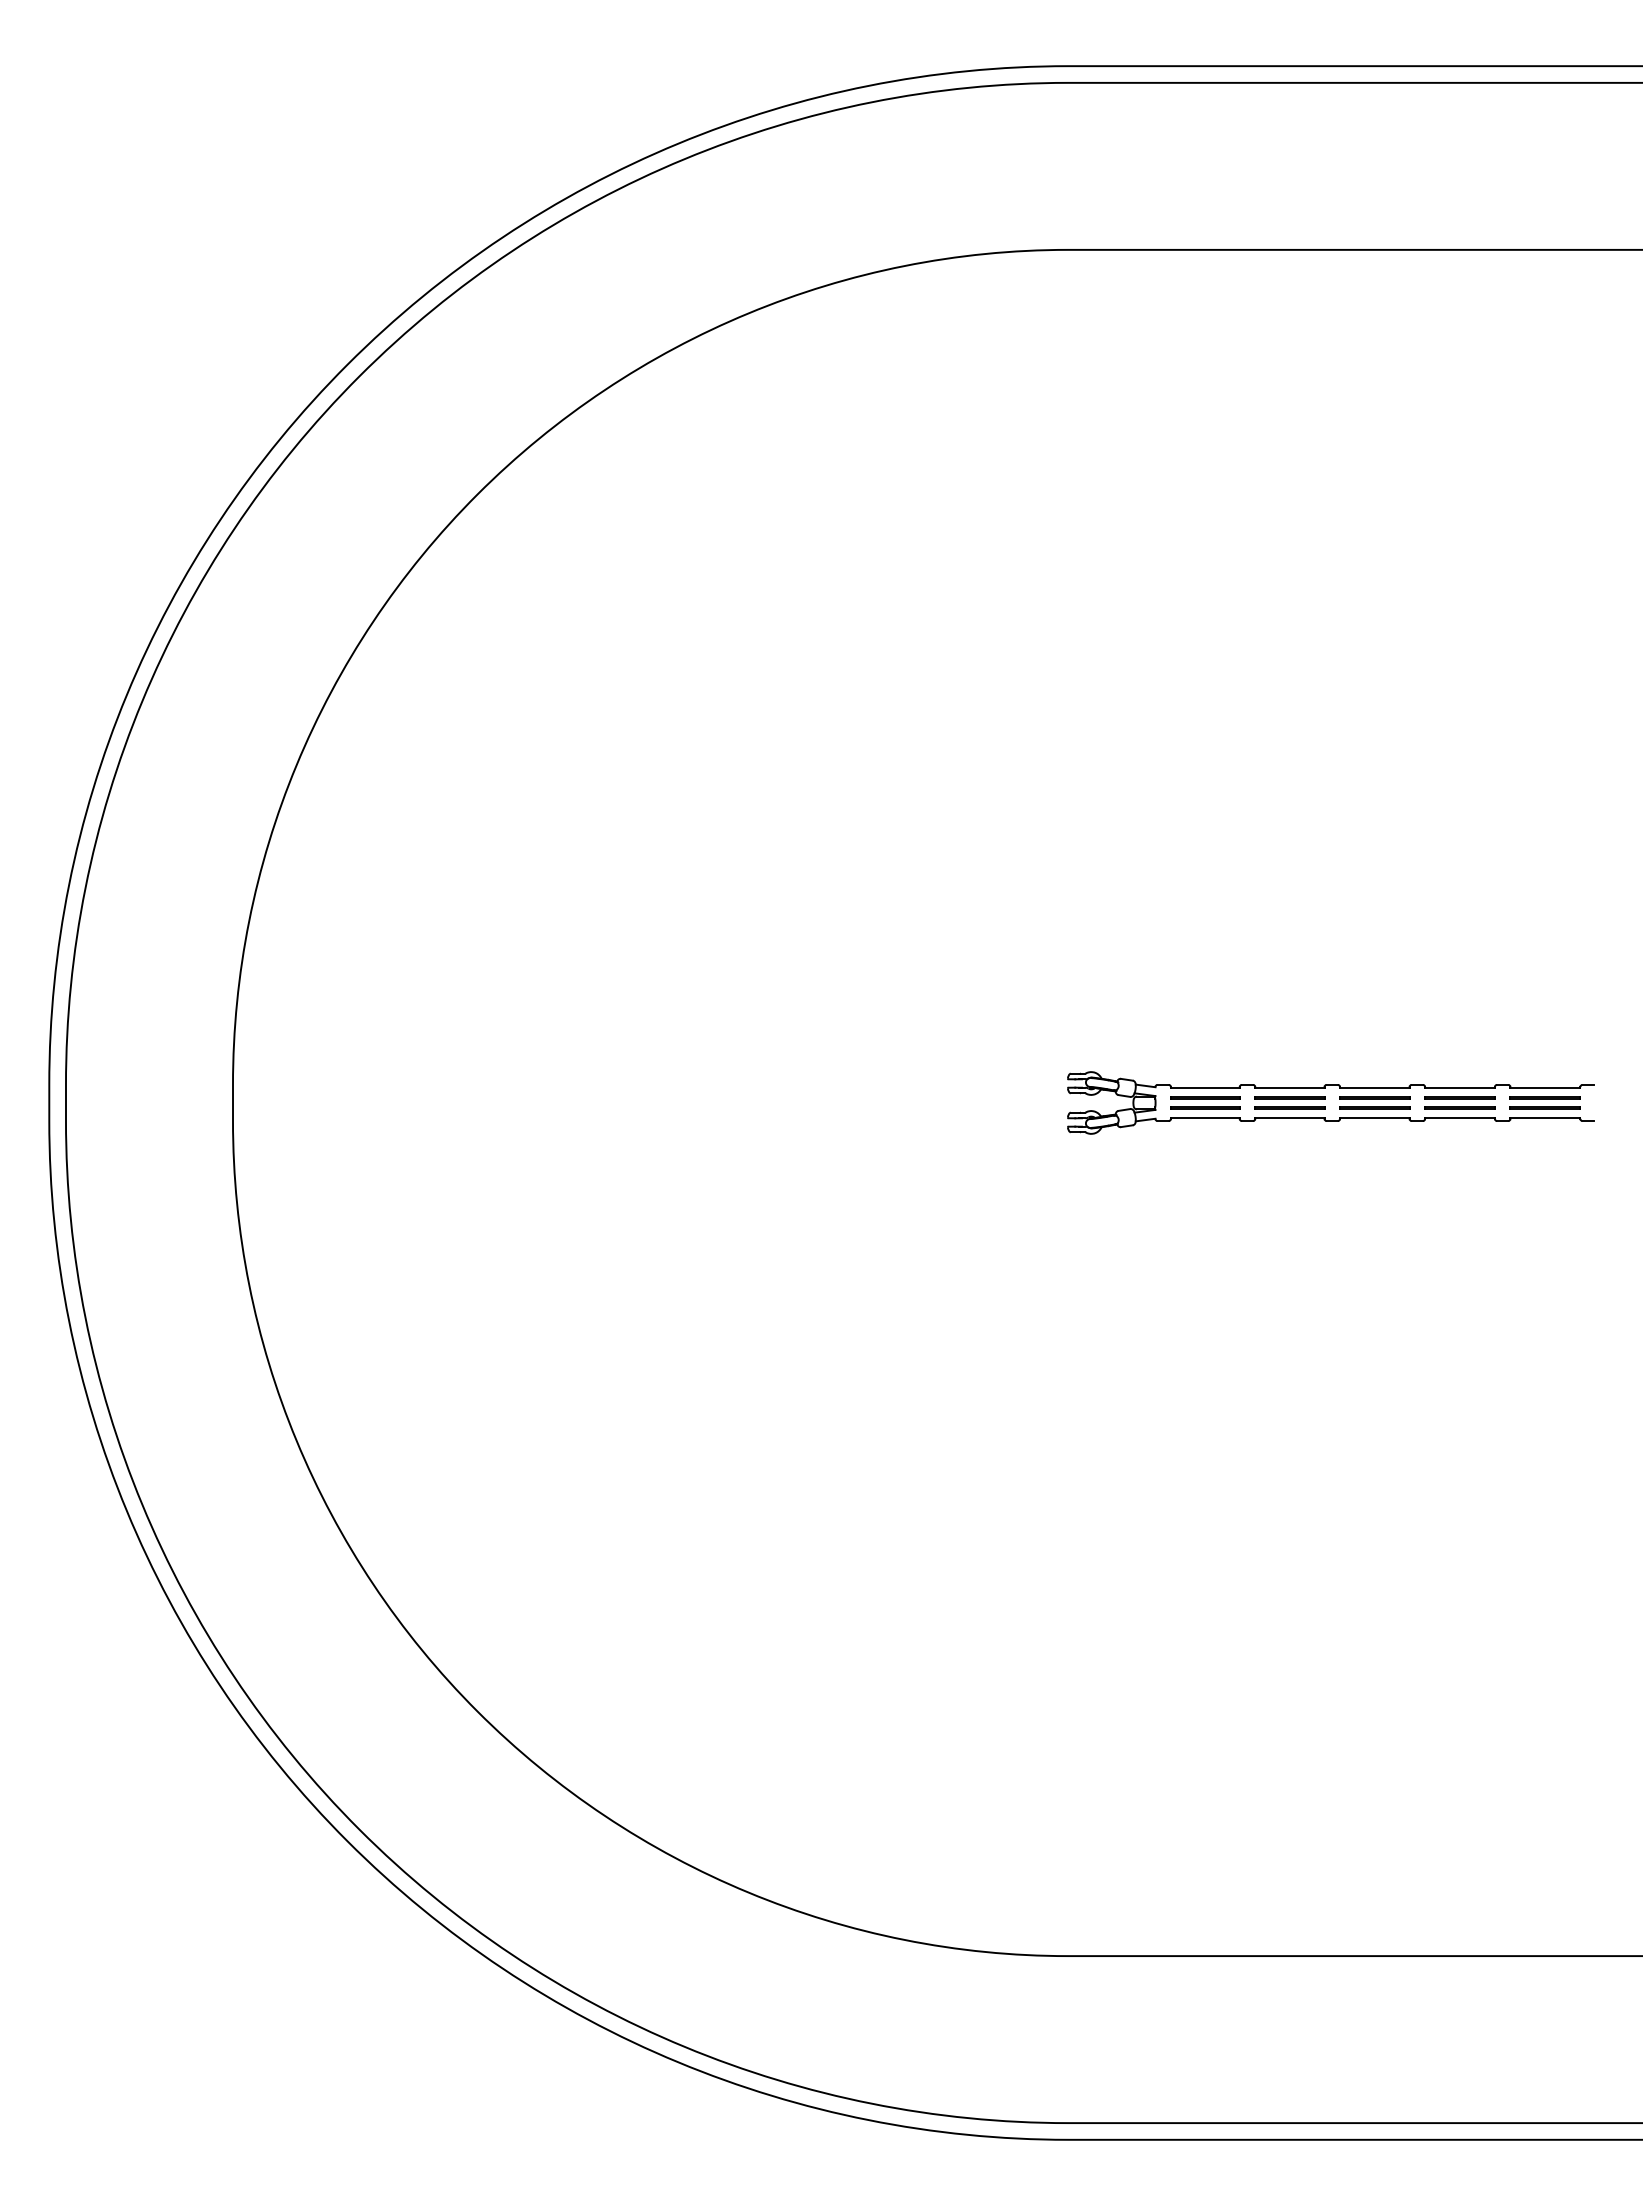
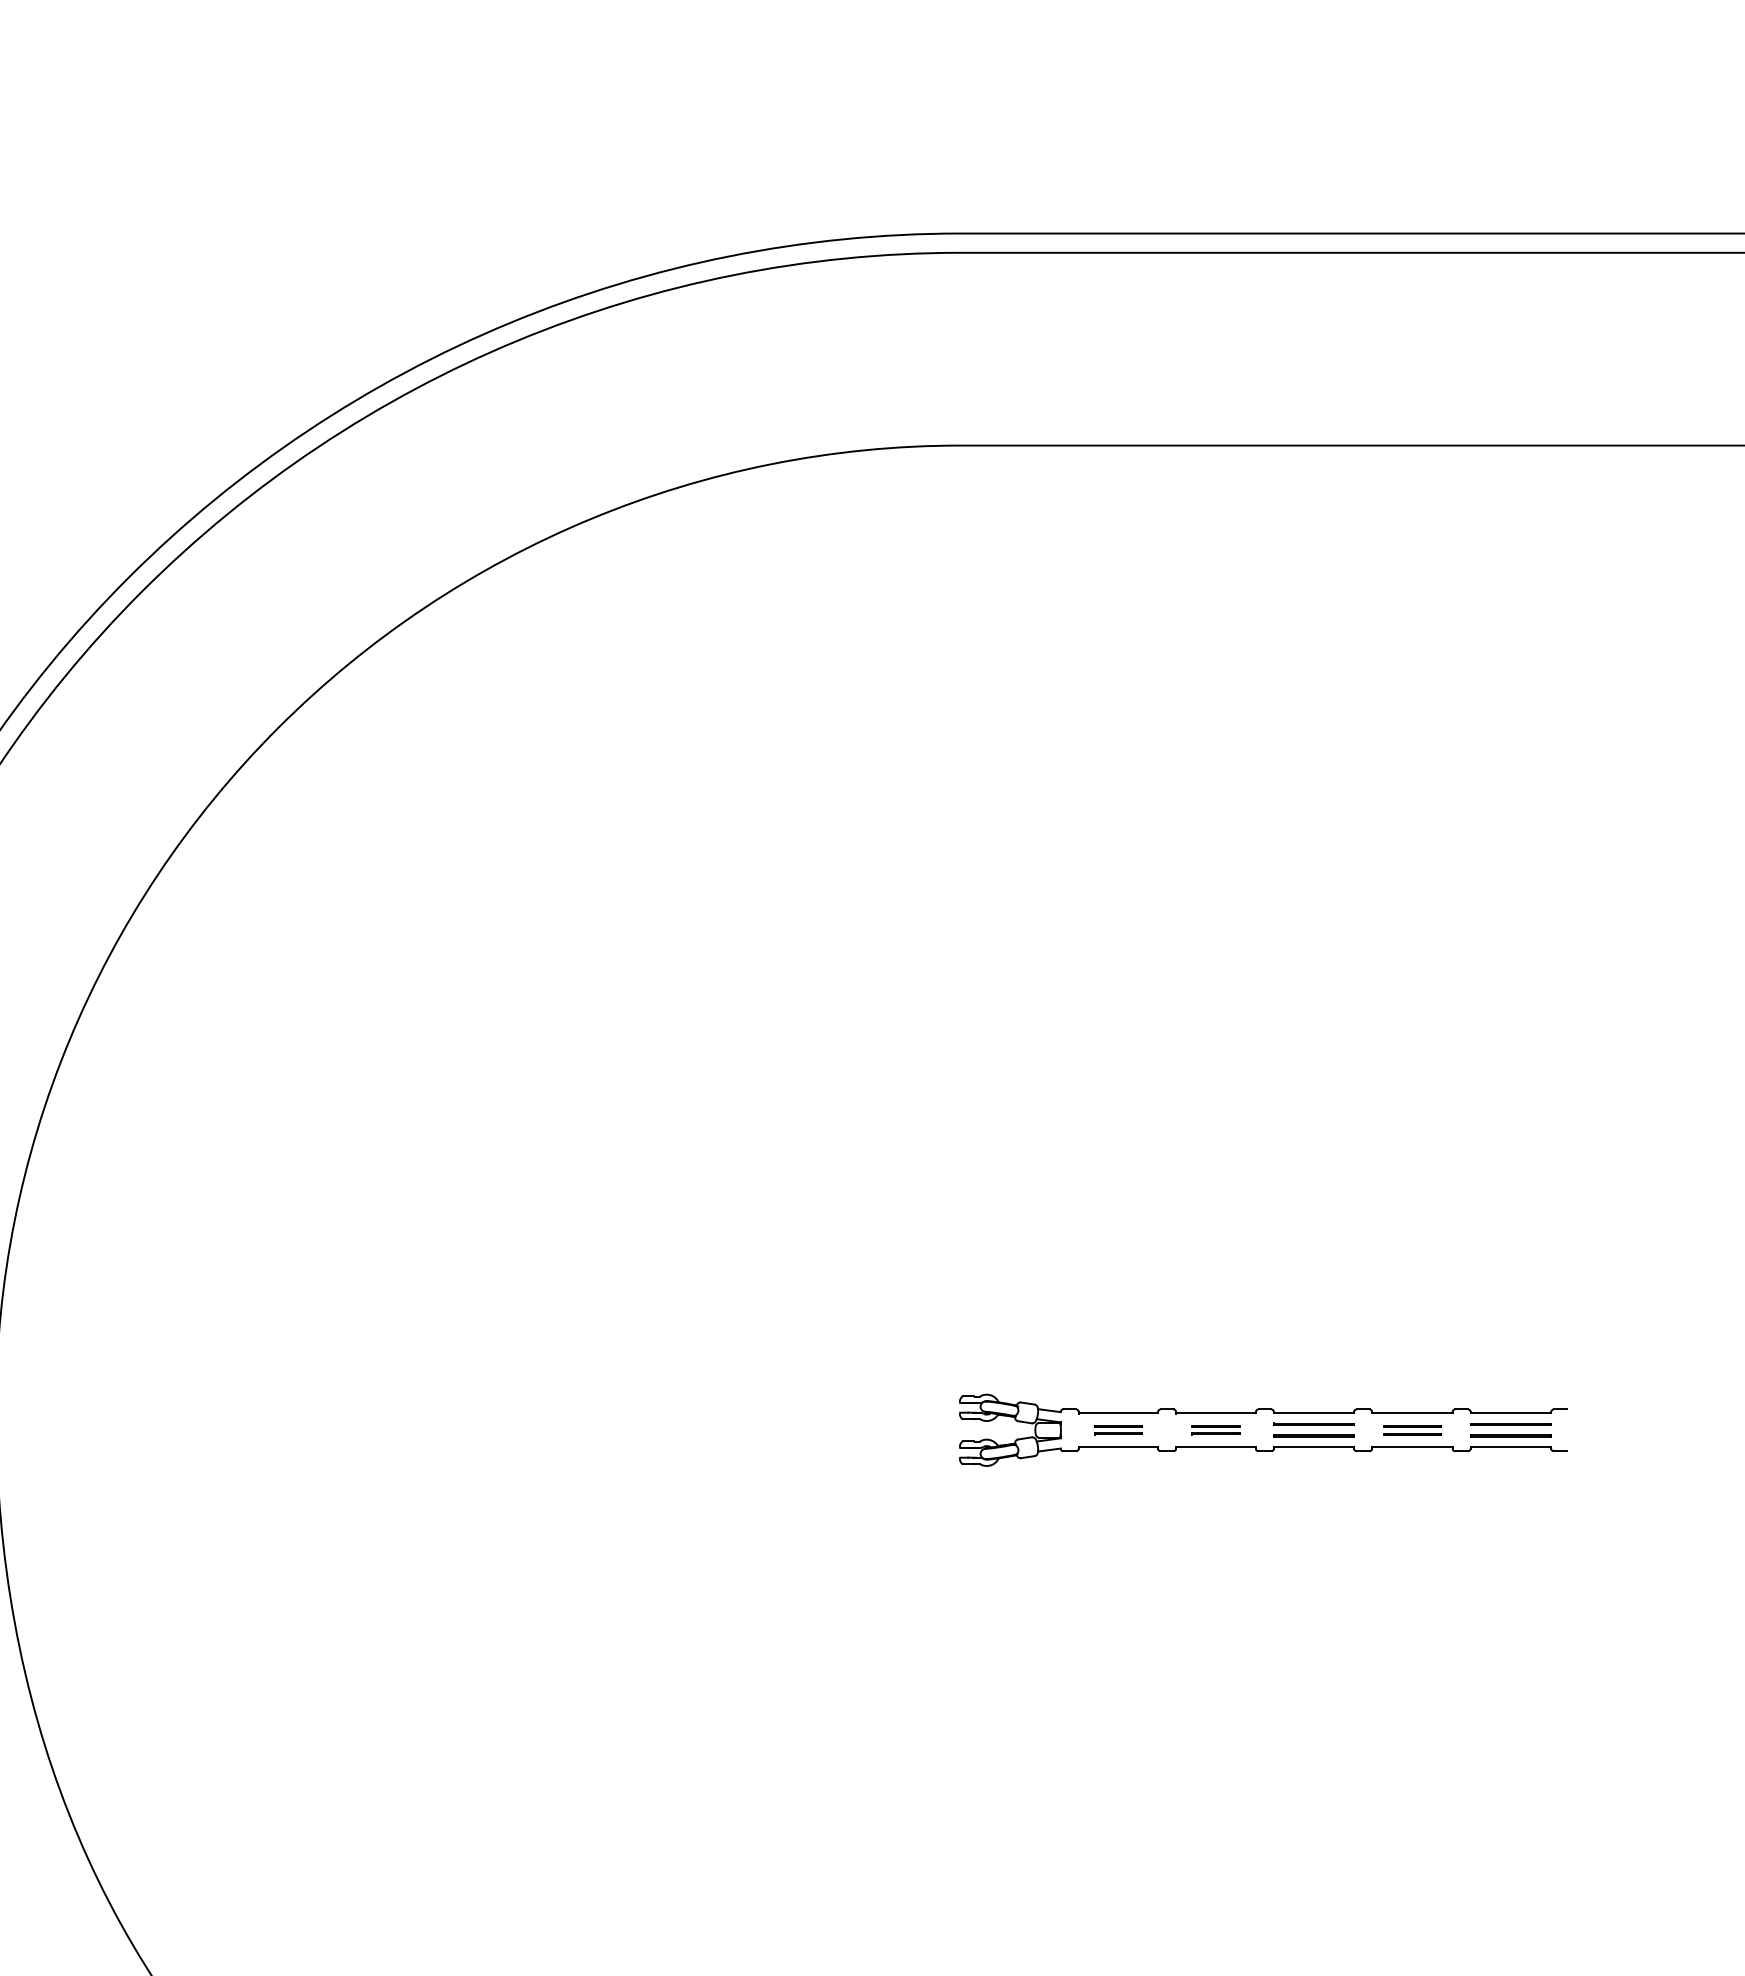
part: (1205, 1102) -> (1118, 1429), size x0.6
part: (1289, 1102) -> (1215, 1429), size x0.6
part: (1459, 1102) -> (1411, 1429), size x0.7

